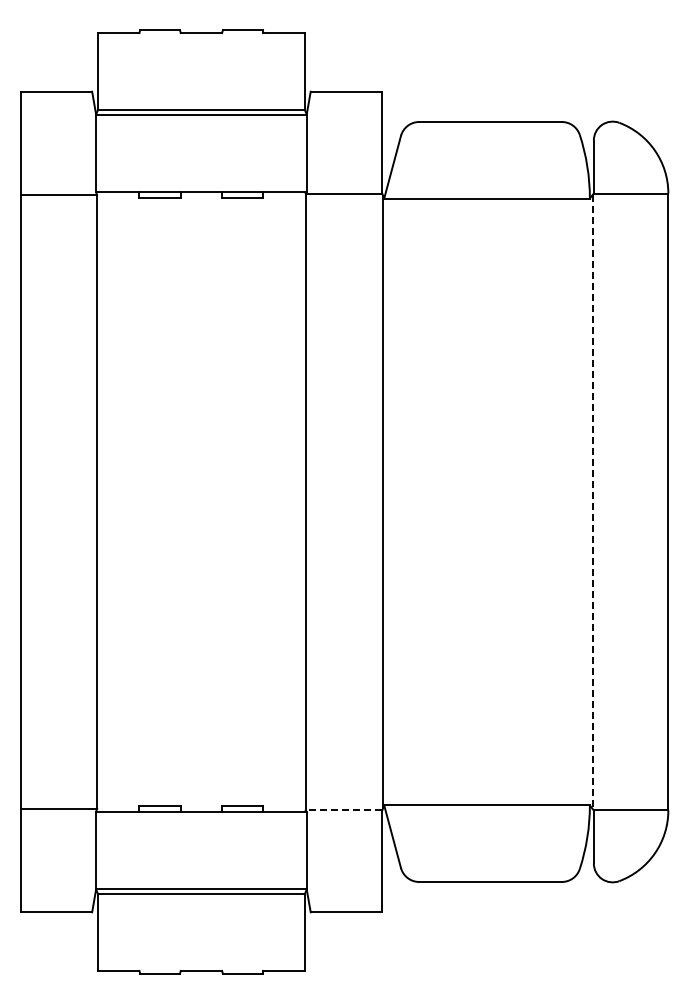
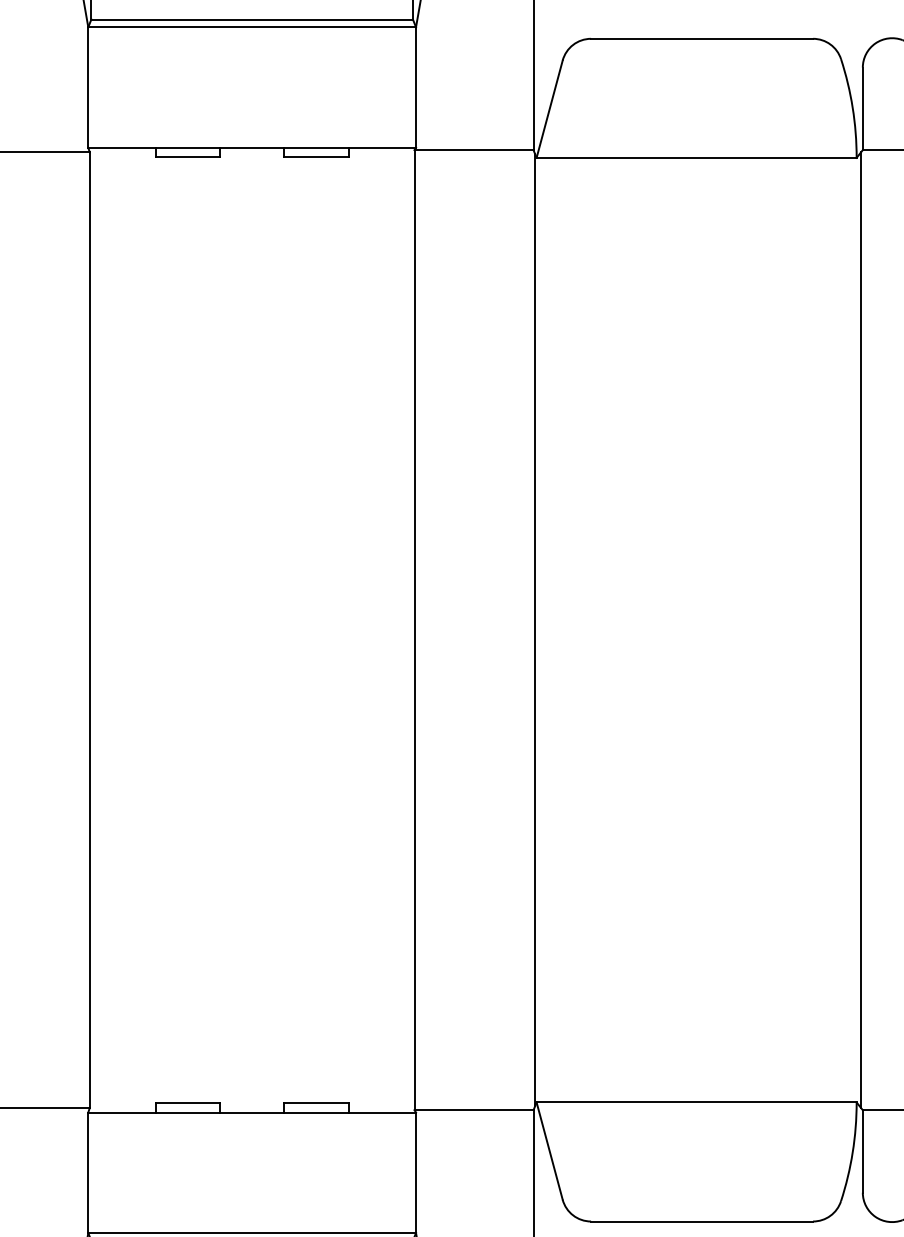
line: (592, 502) -> (860, 630), dashed -> solid
line: (343, 810) -> (473, 1110), dashed -> solid

